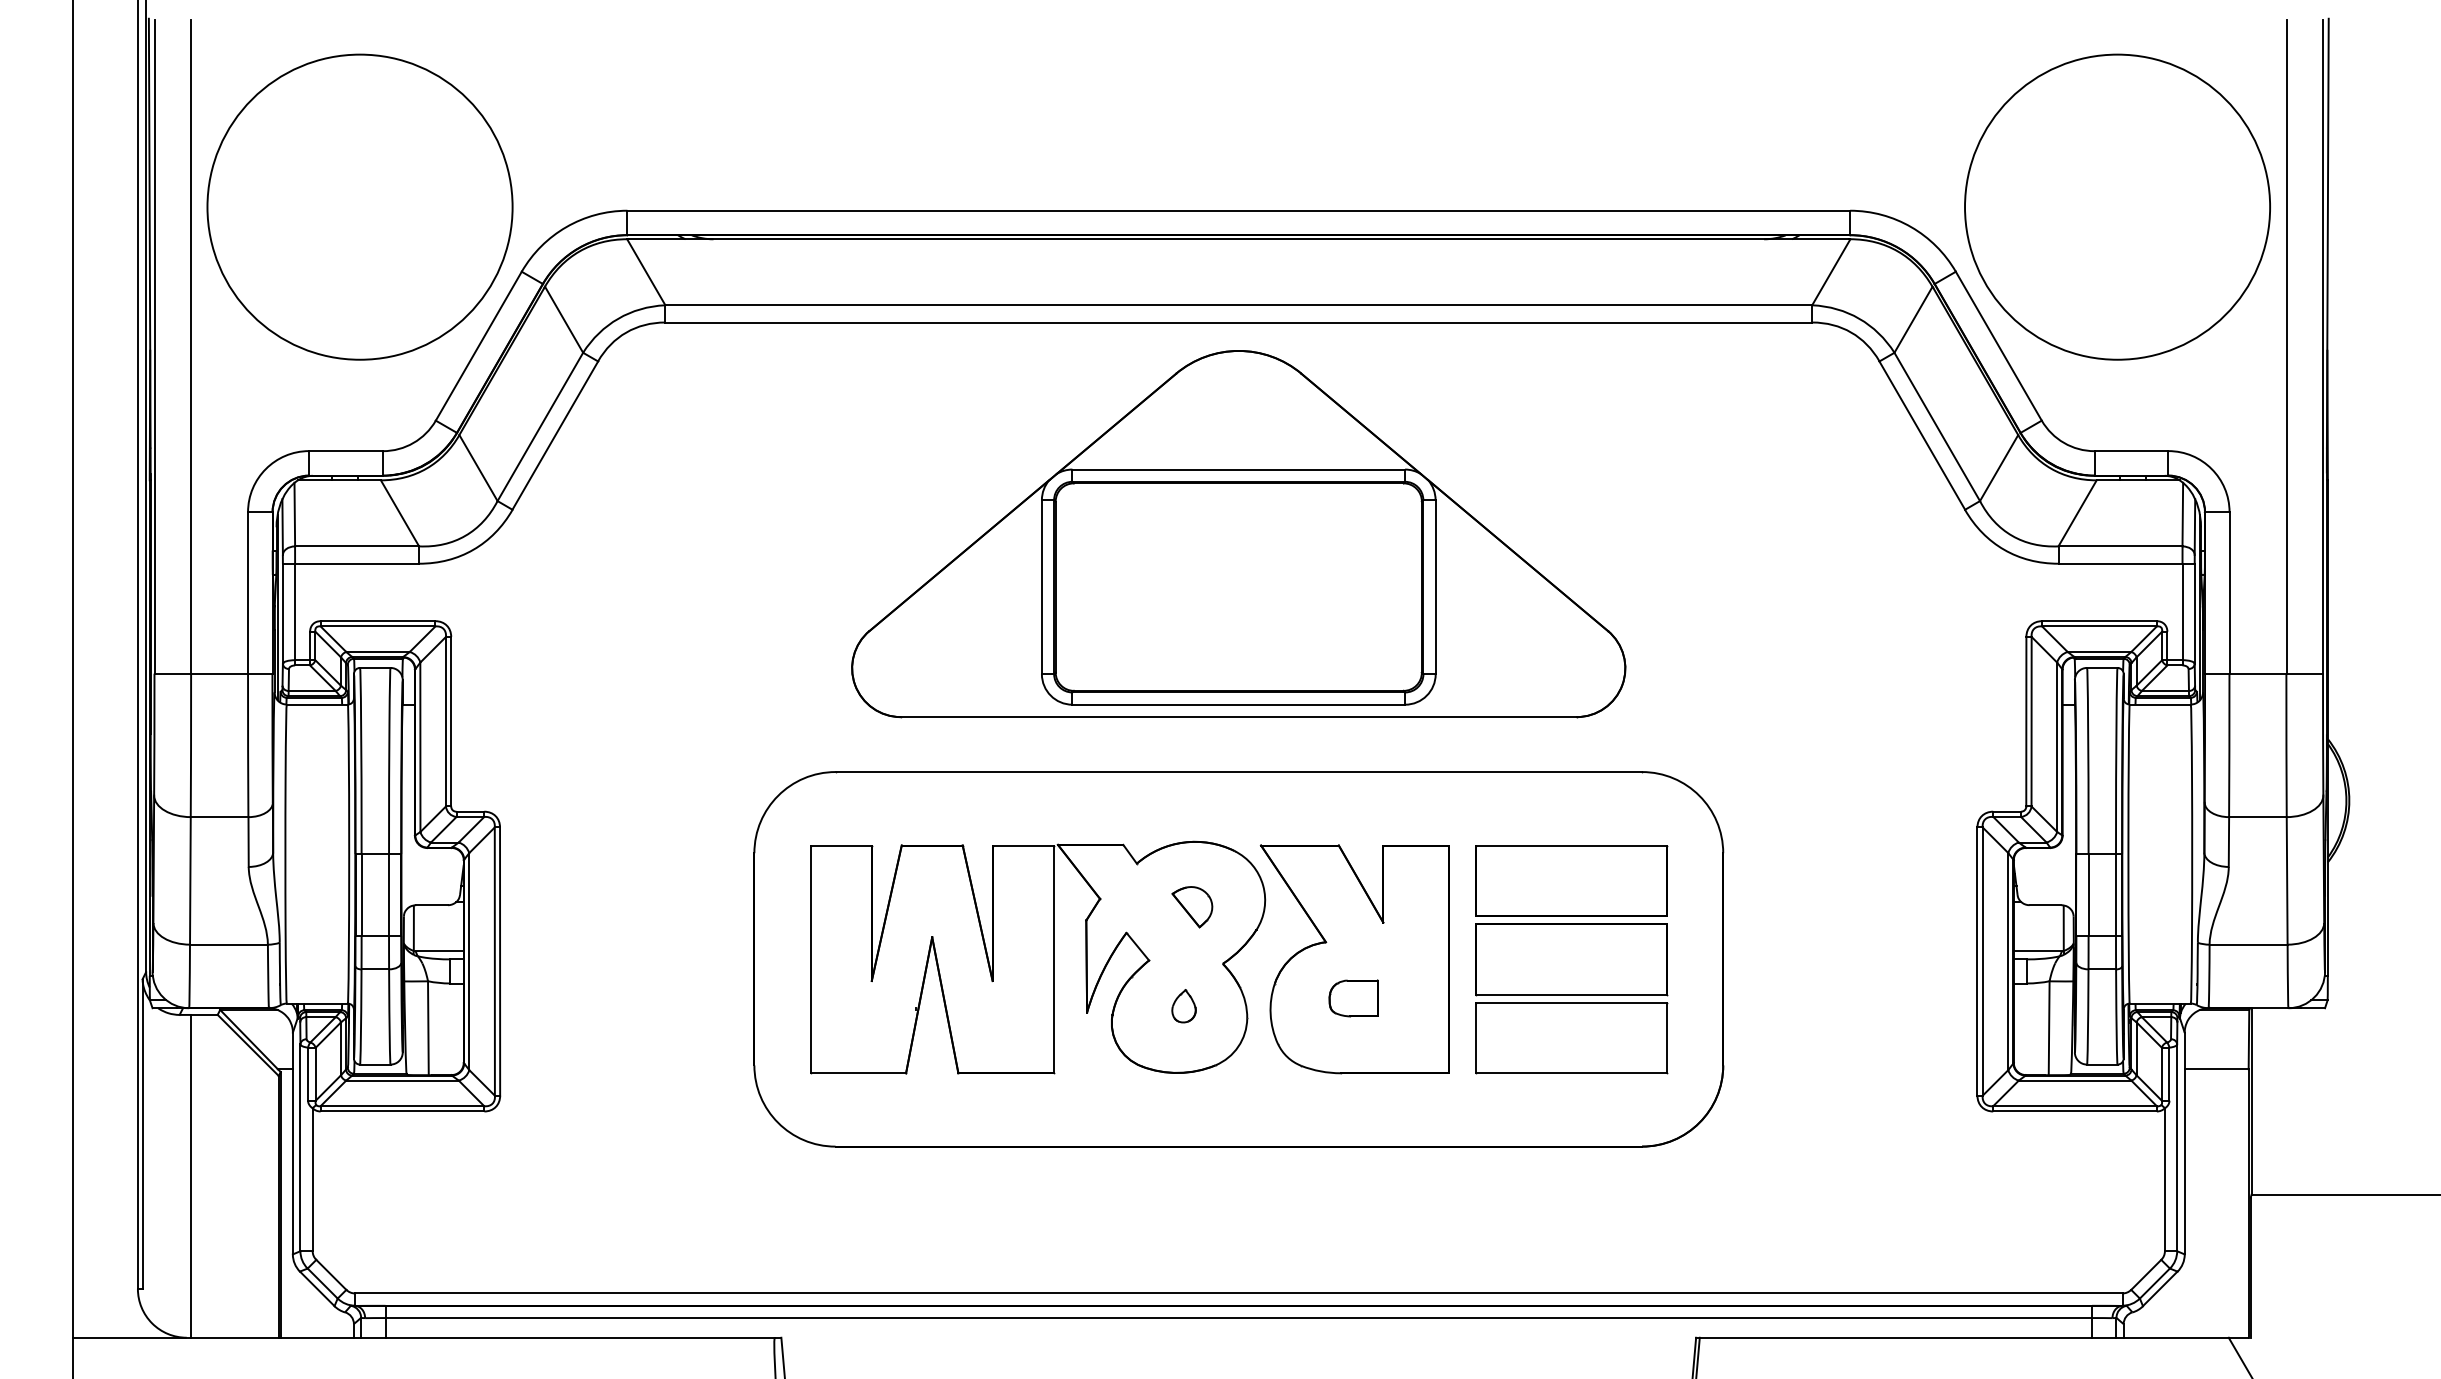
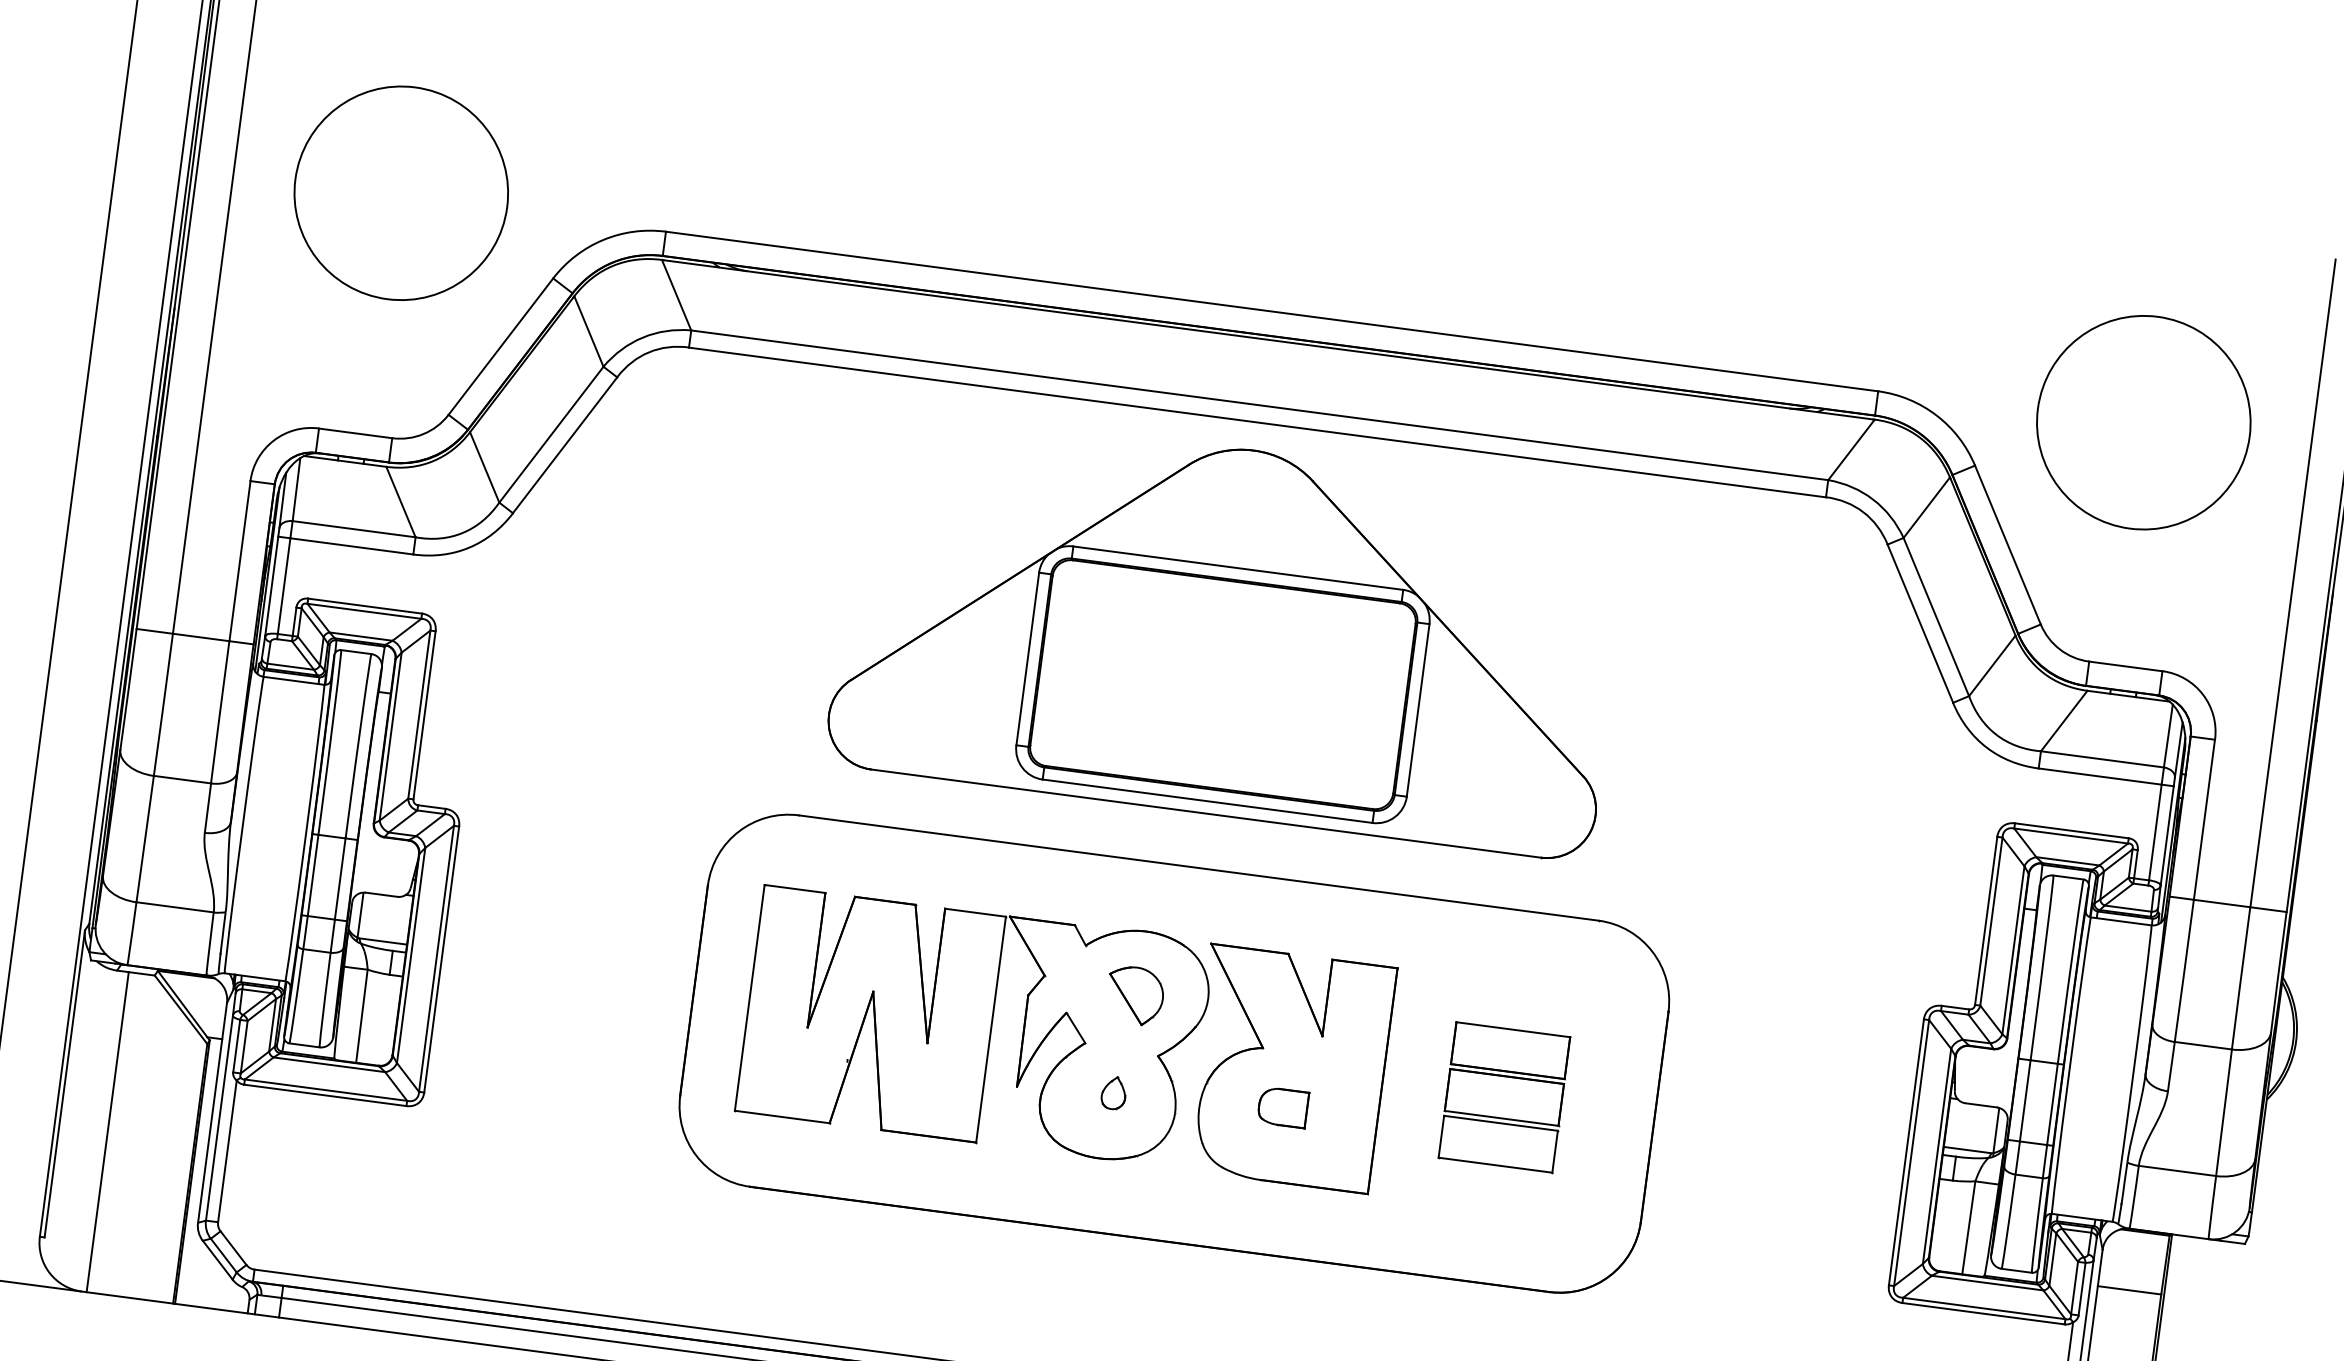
circle: (359, 206) -> (400, 192), size x0.7
circle: (2117, 206) -> (2143, 422), size x0.7
part: (1192, 907) -> (1135, 996), size x1.4
part: (1571, 959) -> (1504, 1097), size x0.6

